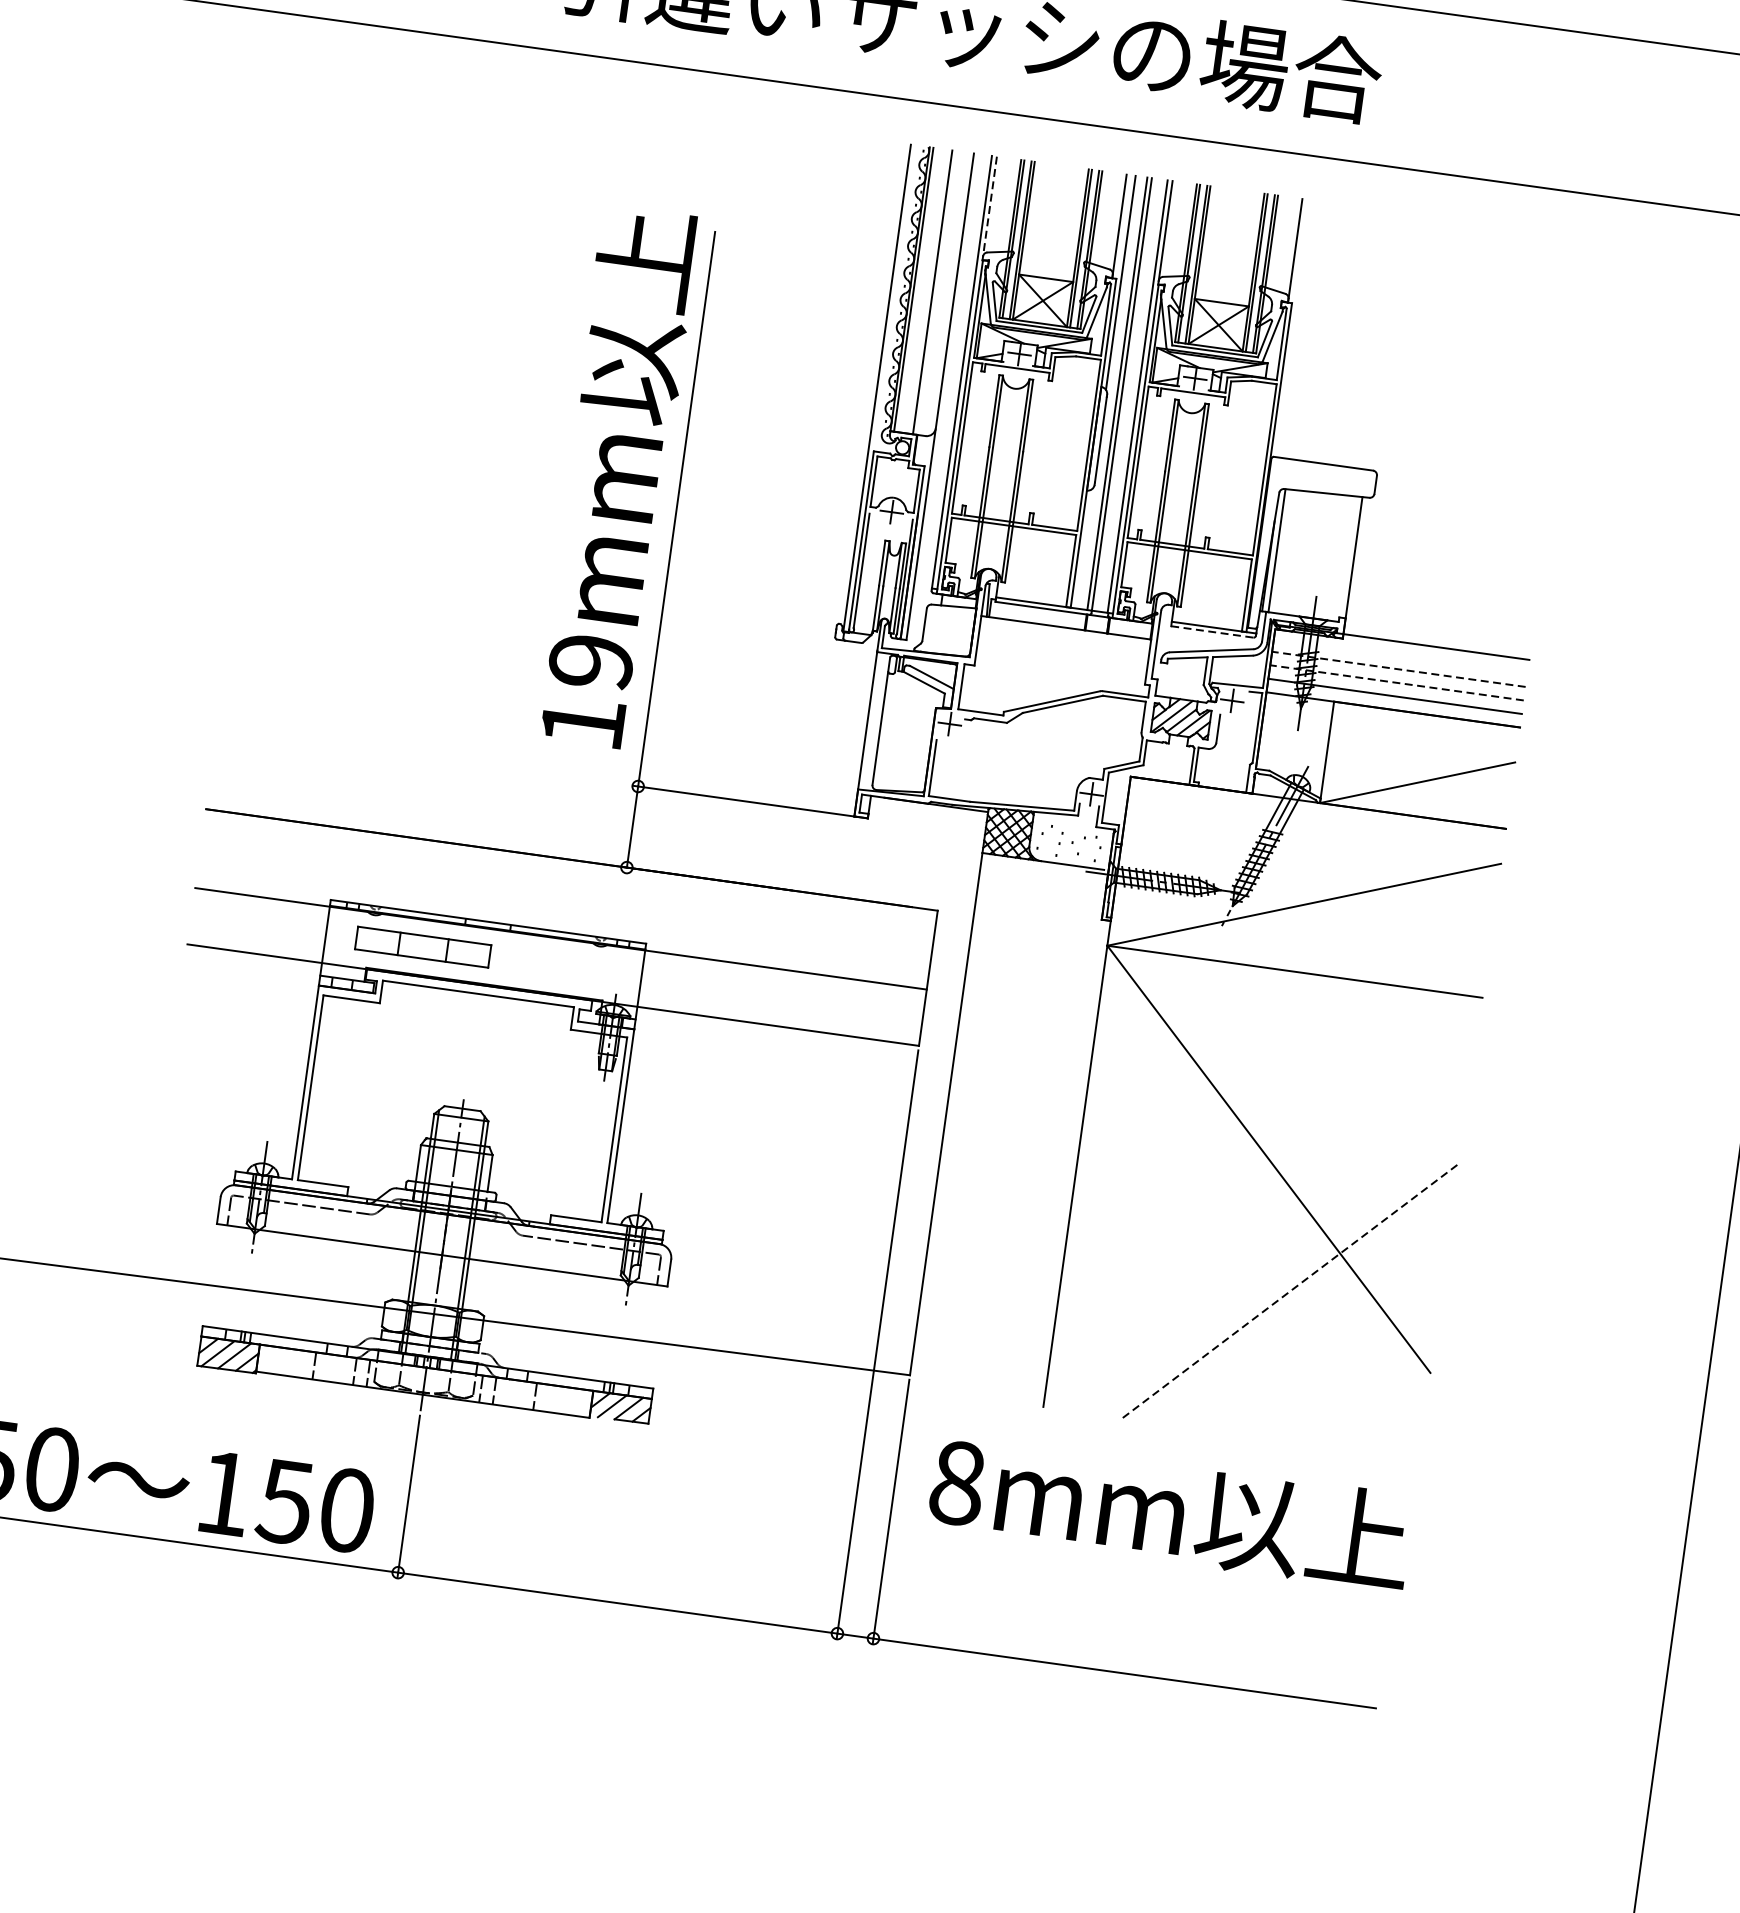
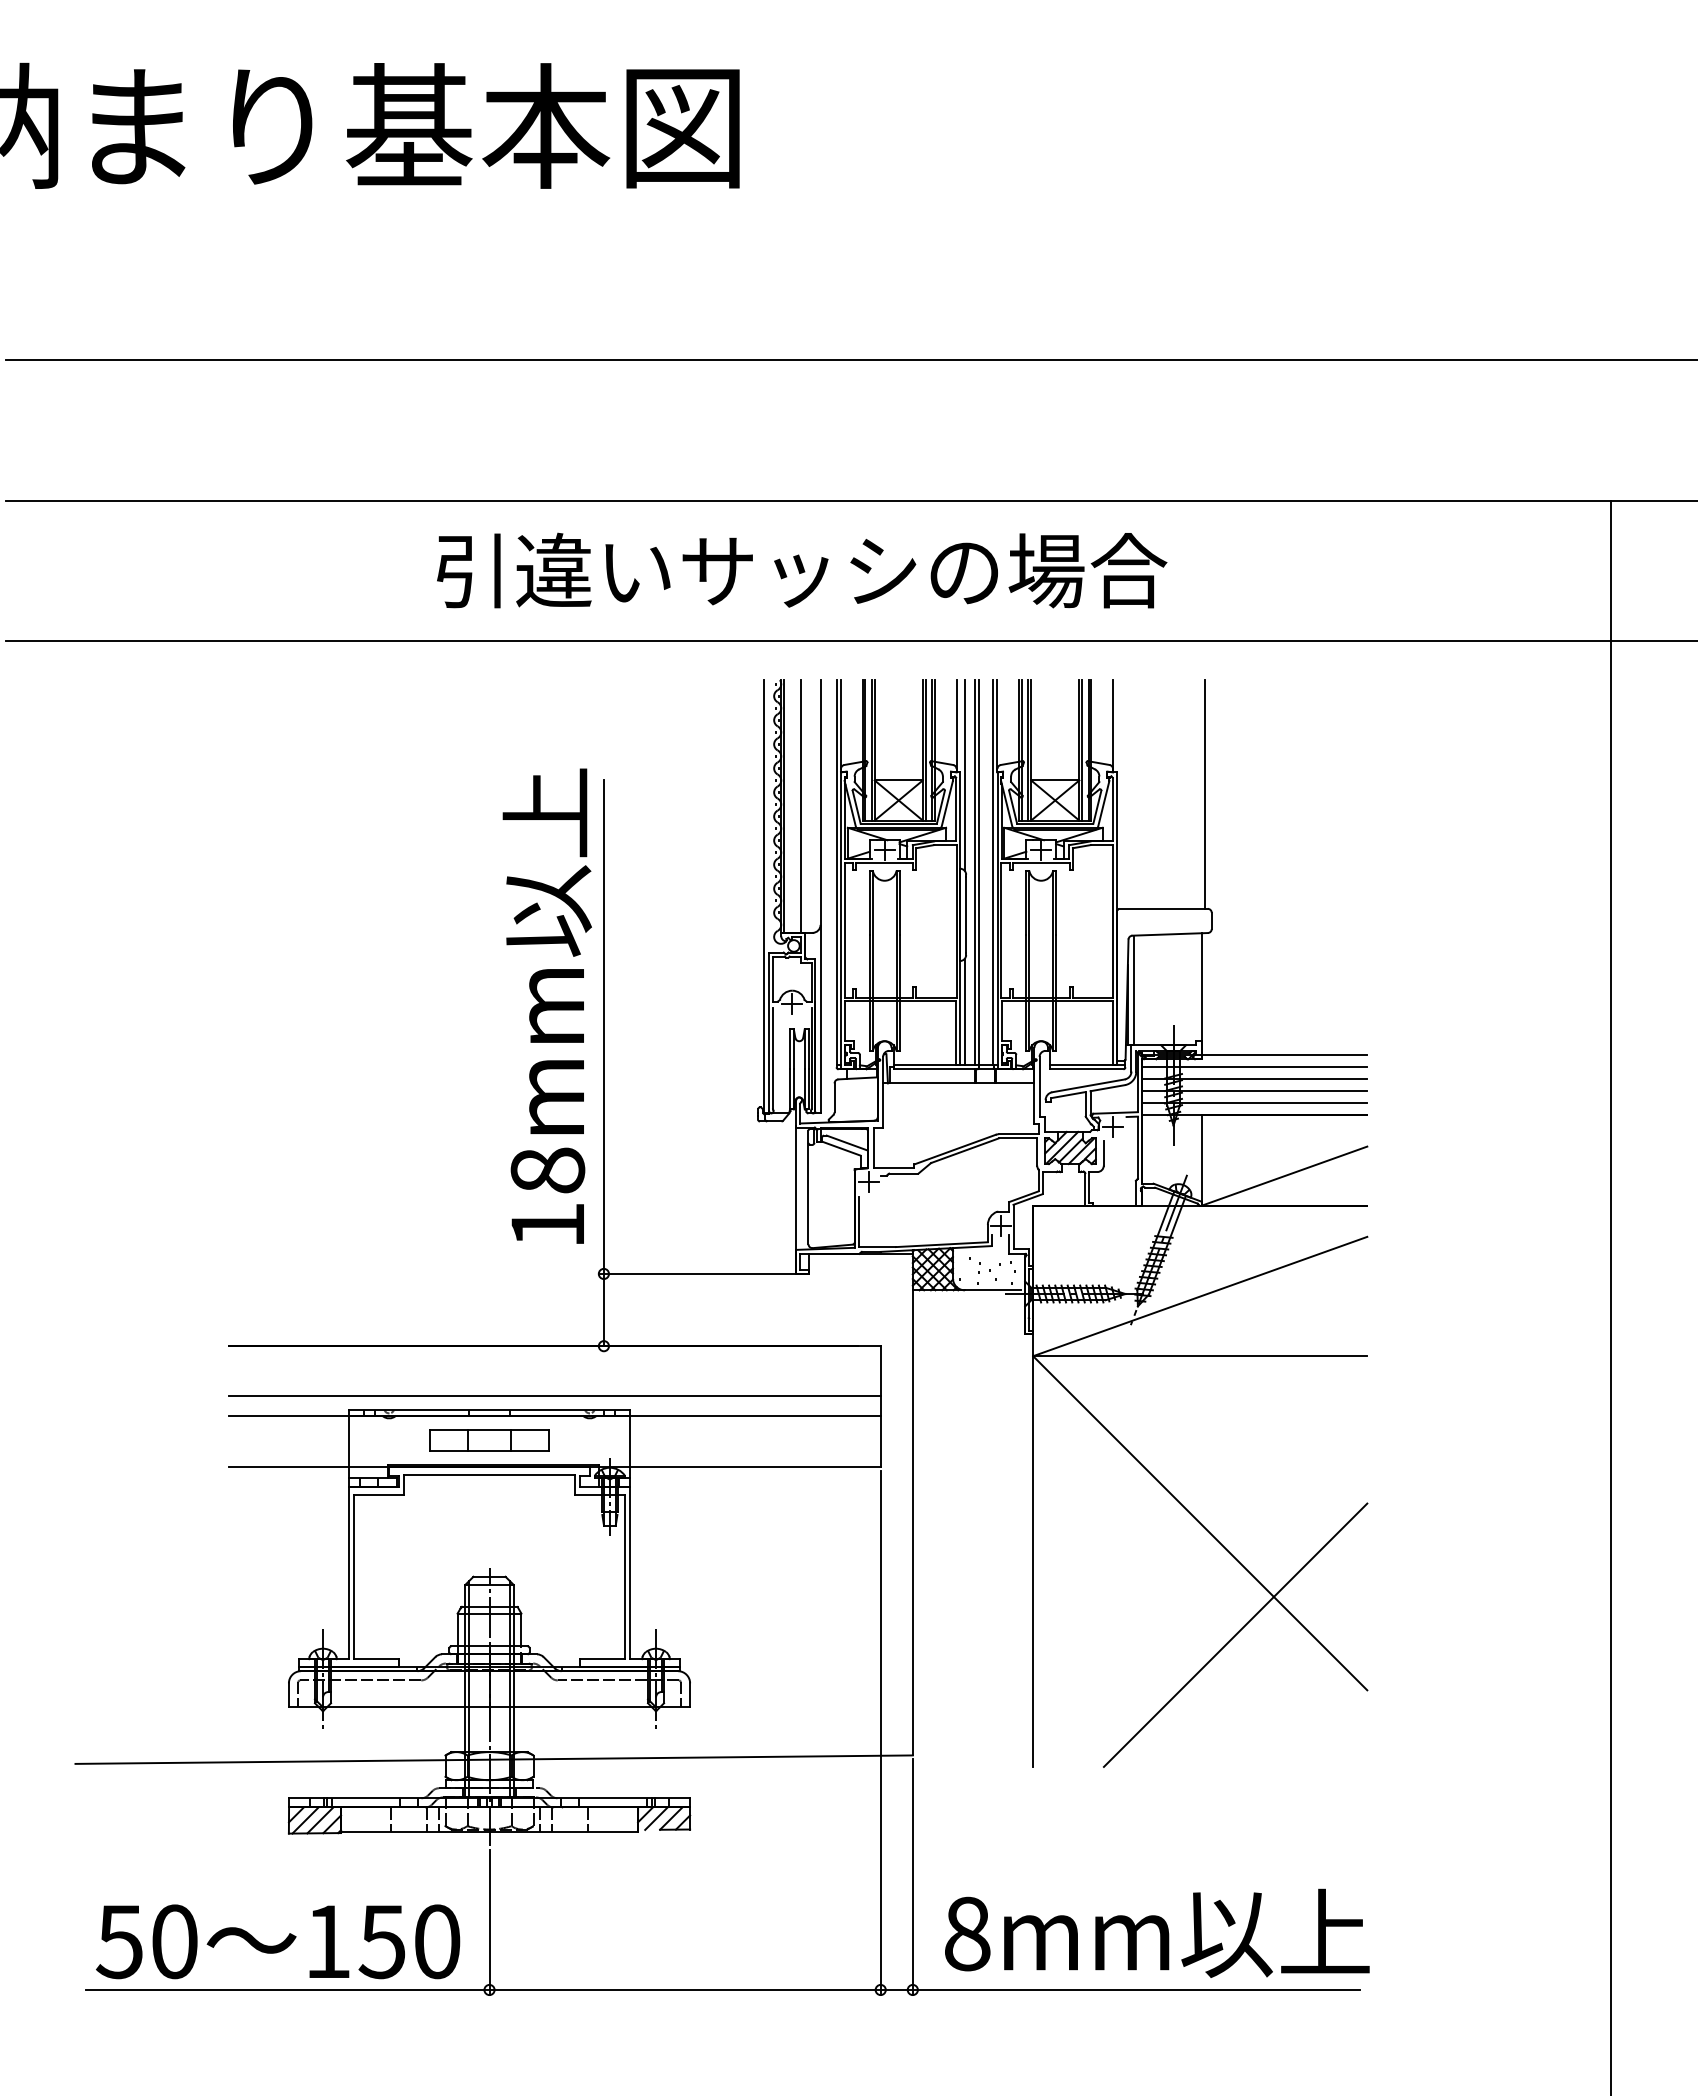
line: (990, 206) -> (841, 724), dashed -> solid
line: (1387, 341) -> (1204, 794), added
line: (1083, 549) -> (964, 1012), added
line: (1211, 632) -> (1086, 1069), dashed -> solid
line: (1400, 656) -> (1254, 1067), added
text: (590, 661) -> (547, 1170), 19mm -> 18mm
line: (1398, 669) -> (1254, 1079), dashed -> solid
line: (1397, 682) -> (1254, 1091), dashed -> solid
line: (563, 916) -> (554, 1396), added
part: (423, 947) -> (489, 1440), moved
line: (1291, 1289) -> (1235, 1634), dashed -> solid
text: (1171, 1511) -> (1157, 1932), moved

